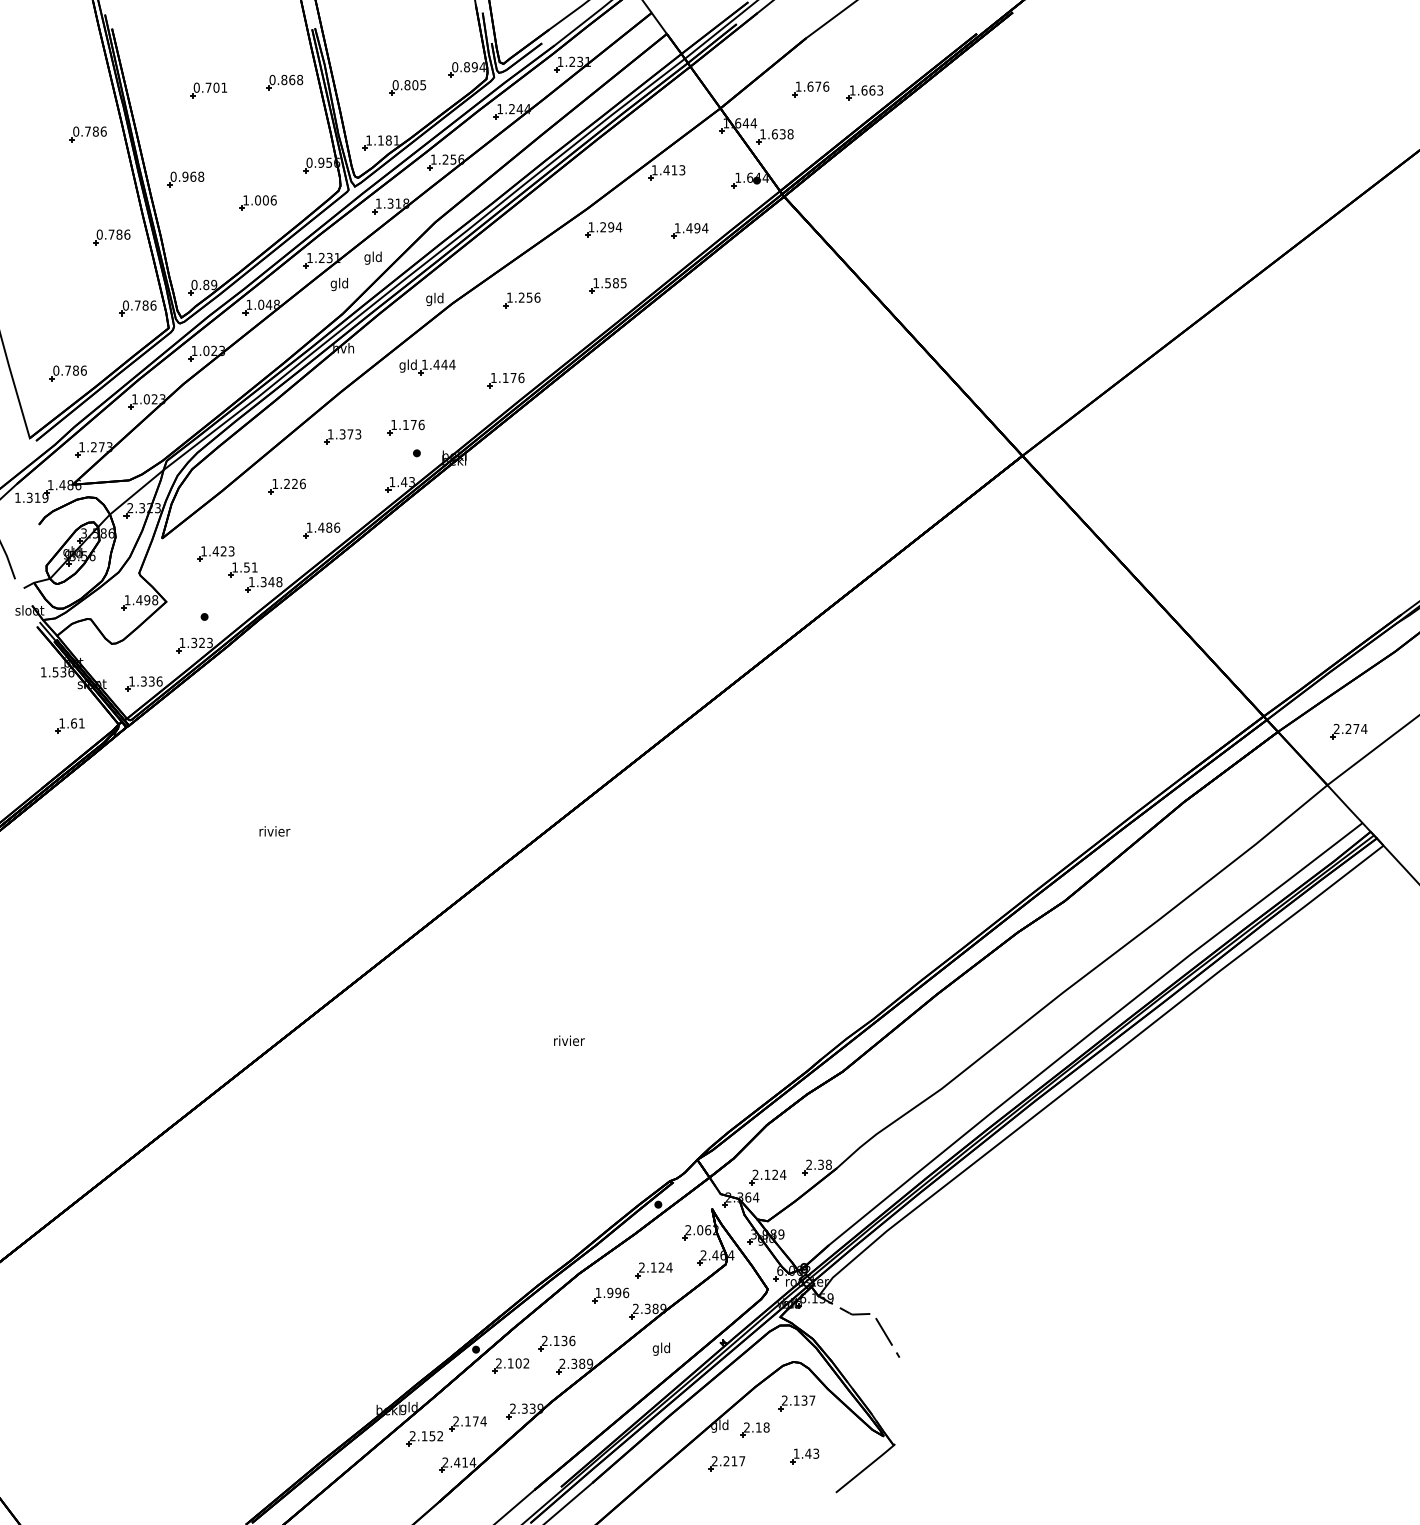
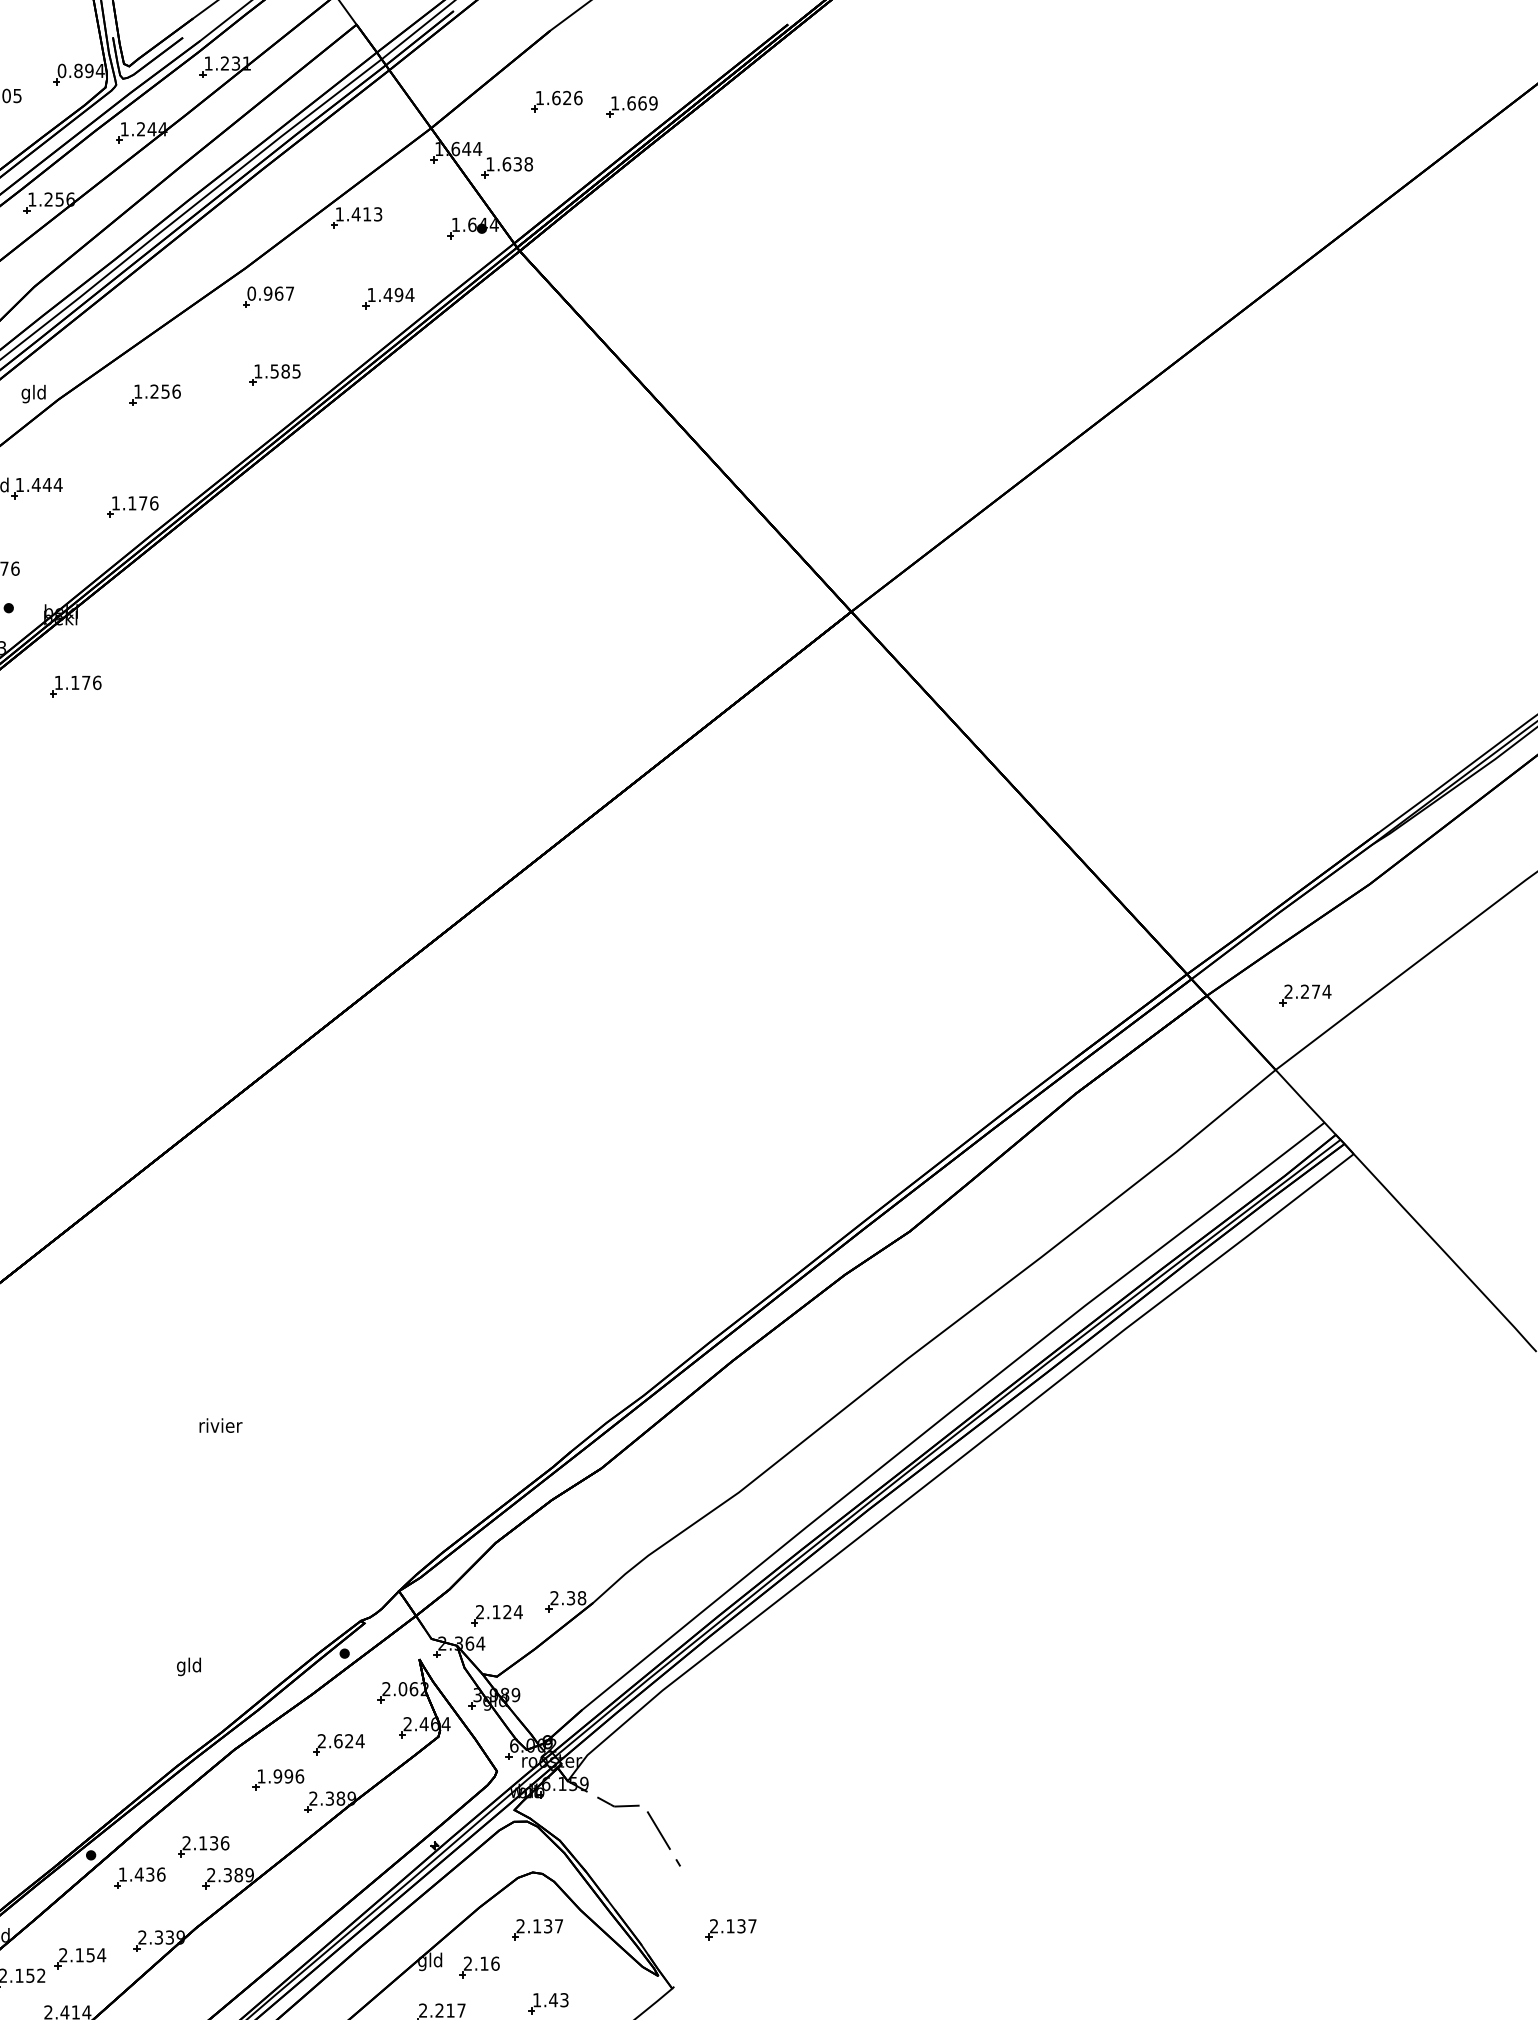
text: (818, 86) -> (567, 97), 1.676 -> 1.626
text: (880, 90) -> (653, 103), 1.663 -> 1.669
text: (605, 227) -> (271, 293), 1.294 -> 0.967
part: (464, 509) -> (74, 686), added
text: (653, 1267) -> (337, 1741), 2.124 -> 2.624
text: (660, 1348) -> (187, 1665), moved
text: (512, 1363) -> (141, 1874), 2.102 -> 1.436
part: (935, 1403) -> (730, 1930), added
text: (475, 1421) -> (90, 1955), 2.174 -> 2.154
text: (766, 1427) -> (495, 1963), 2.18 -> 2.16

